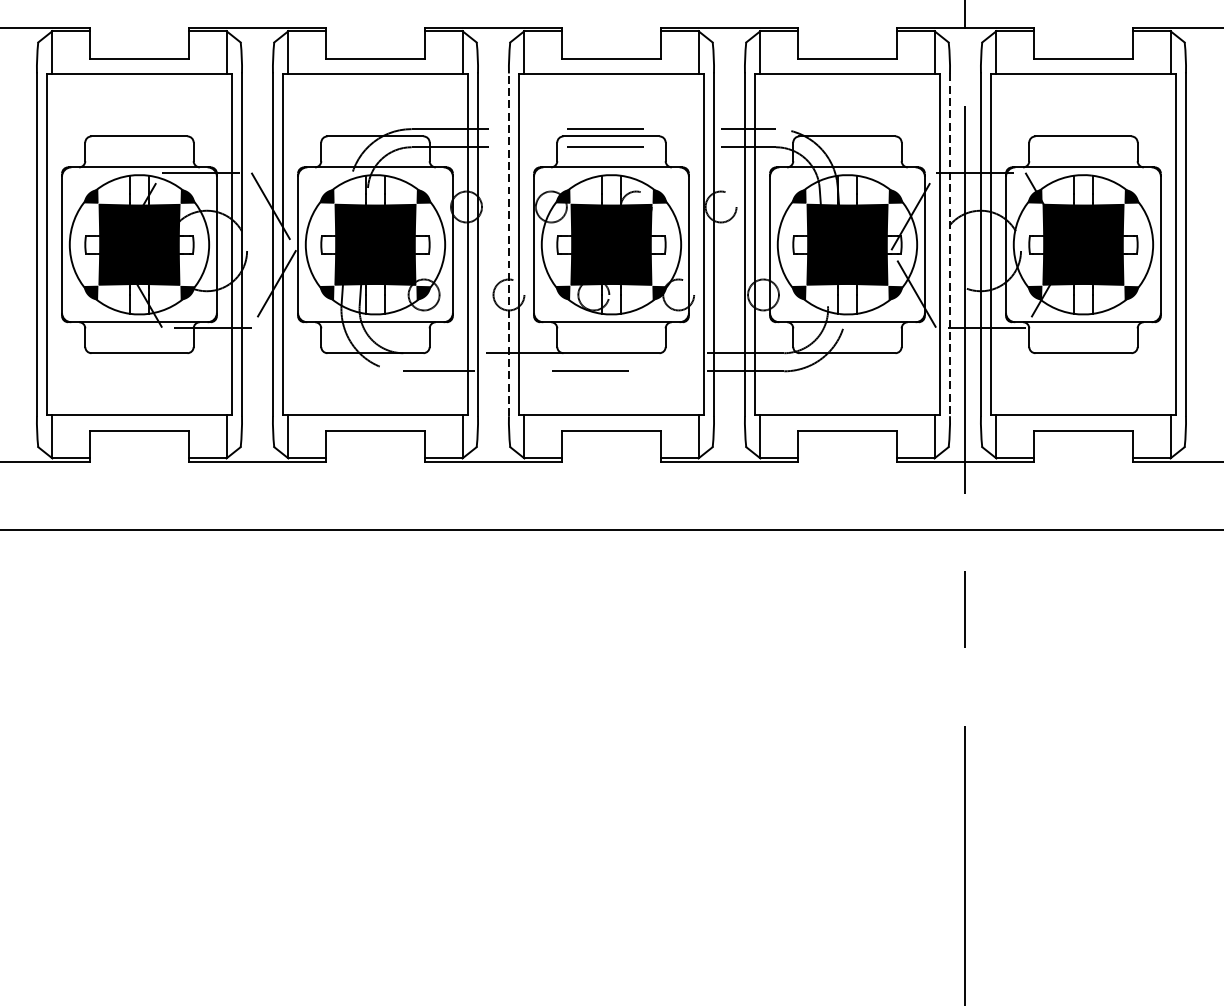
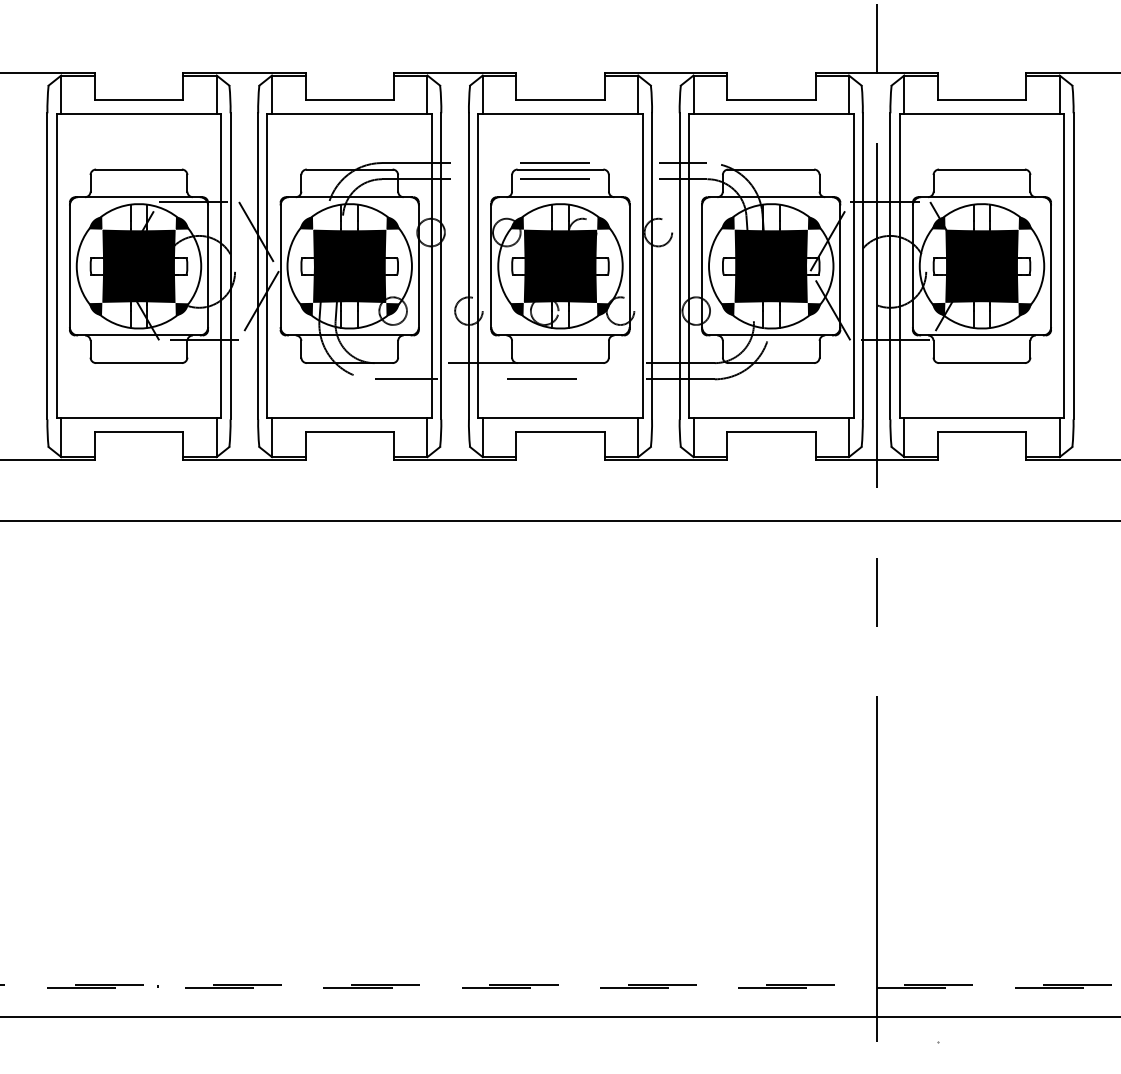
line: (508, 243) -> (468, 265), dashed -> solid
line: (949, 244) -> (862, 266), dashed -> solid

